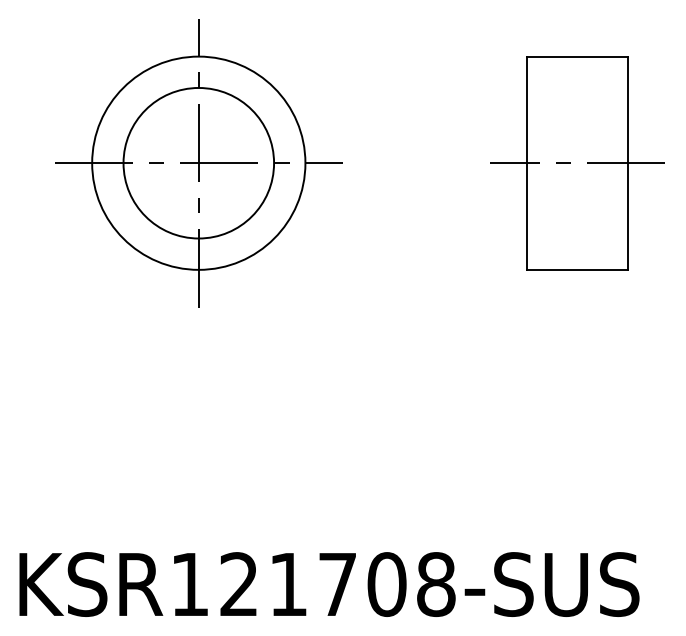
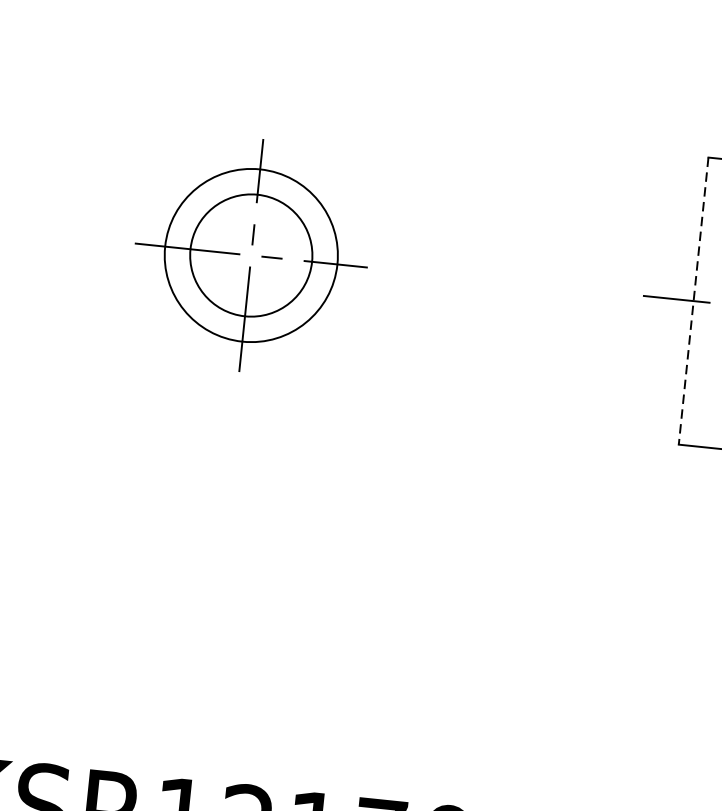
part: (198, 163) -> (250, 255), size x0.6
line: (527, 163) -> (693, 301), solid -> dashed

